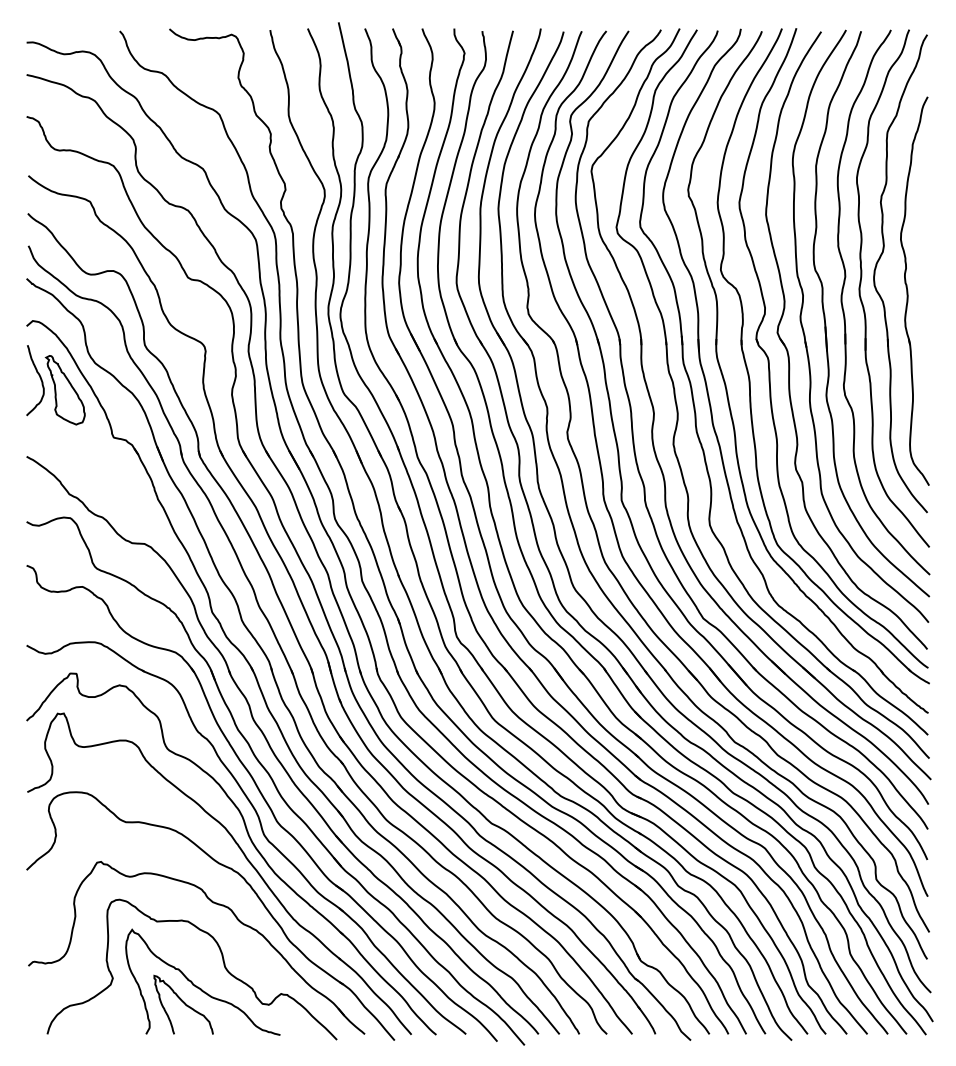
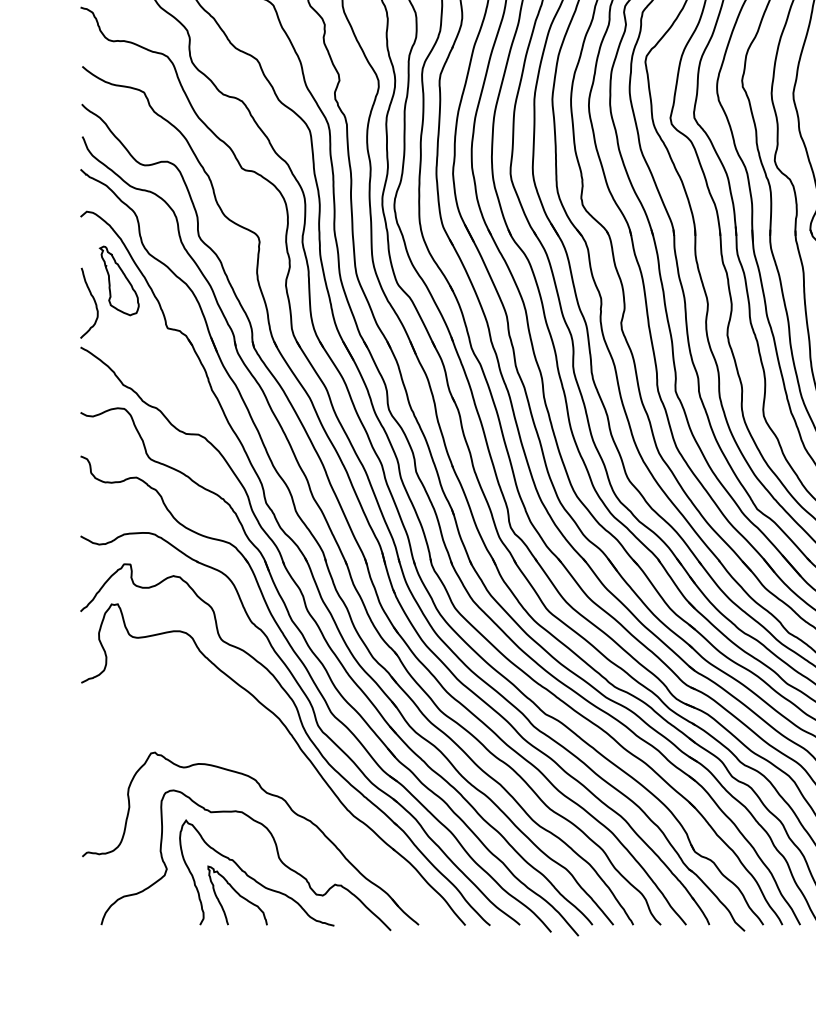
curve: (39, 377) -> (93, 300), moved
part: (245, 882) -> (299, 773), removed

